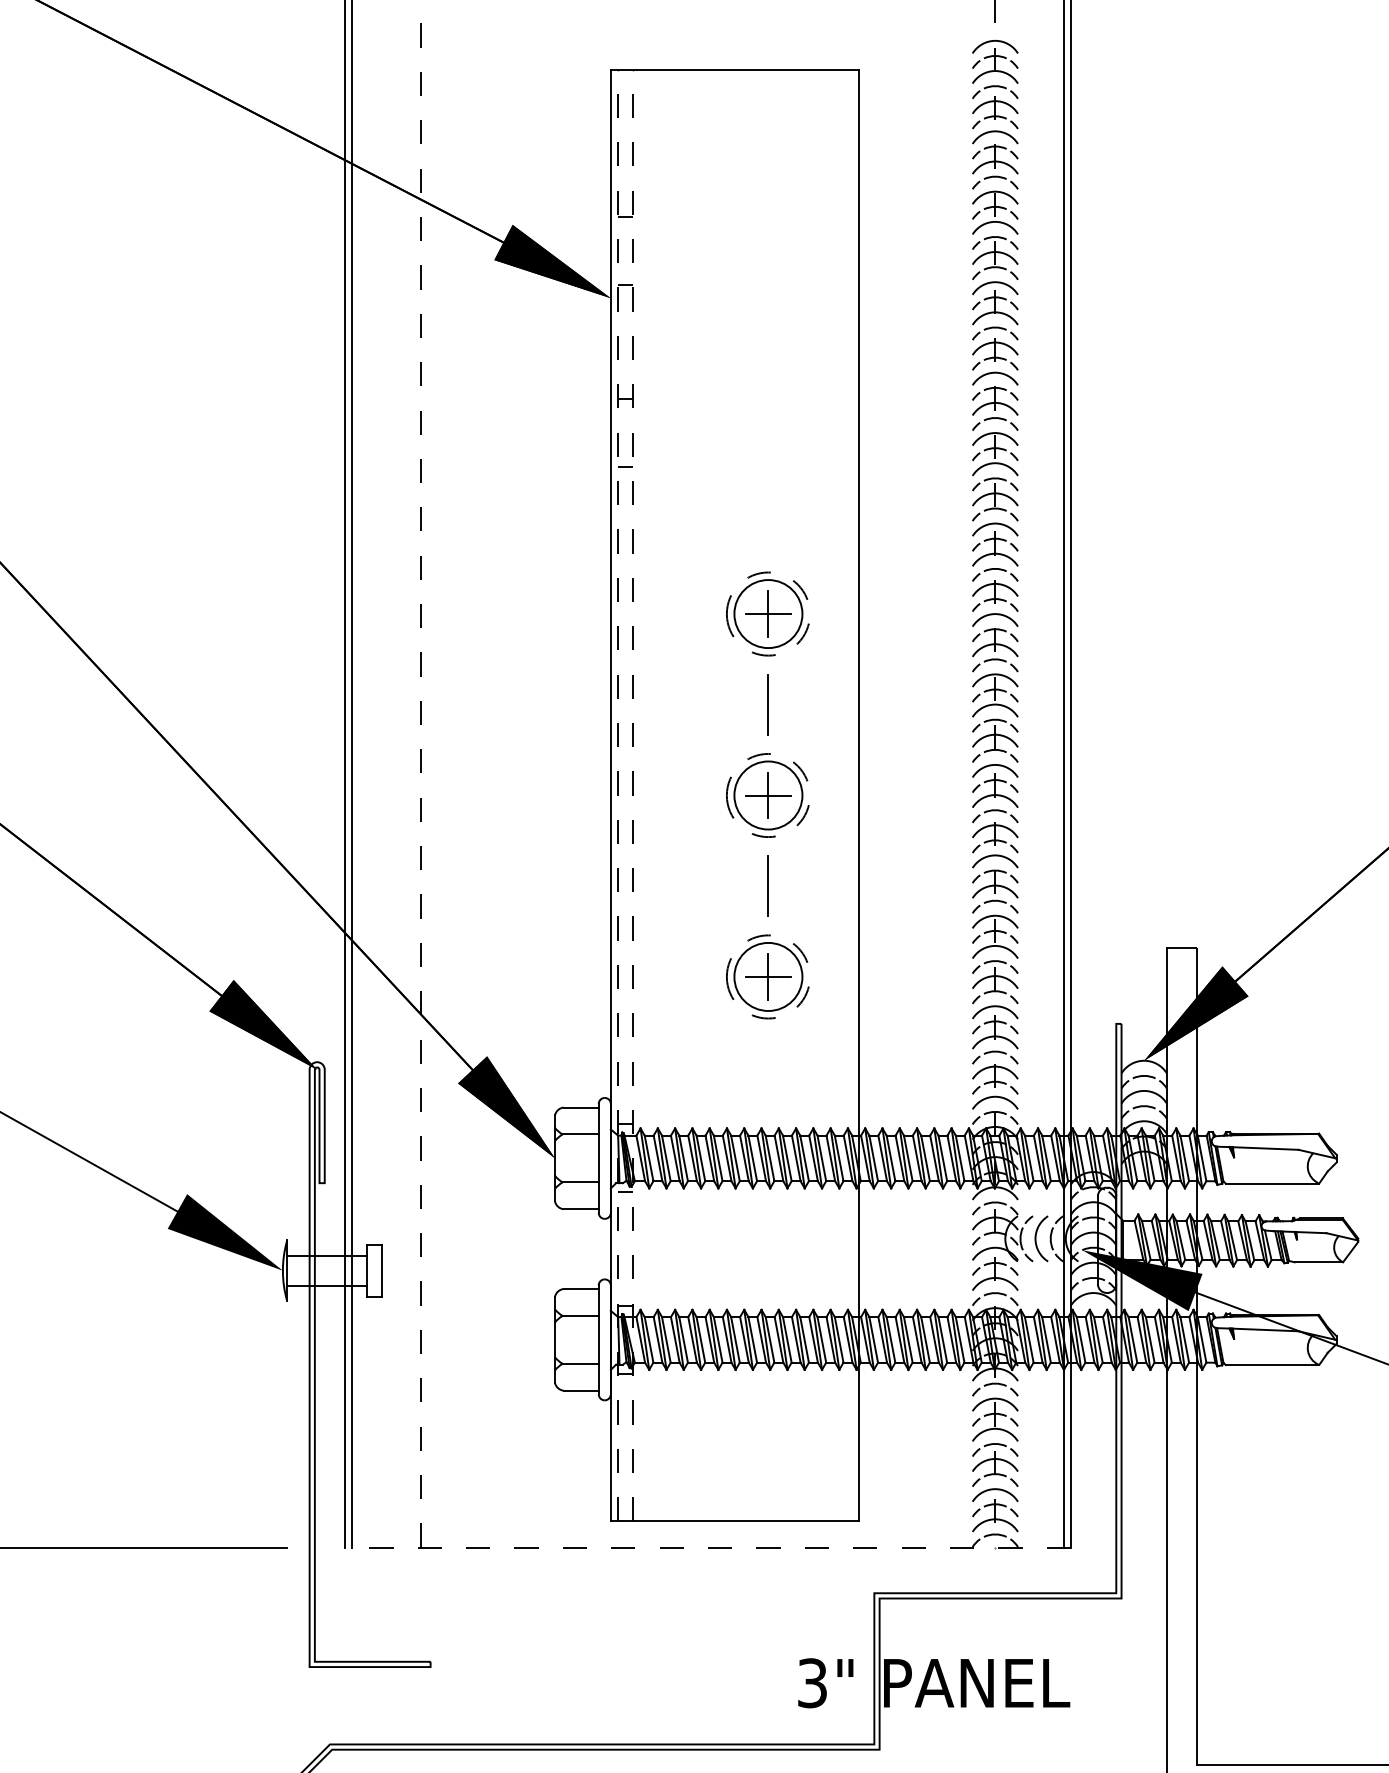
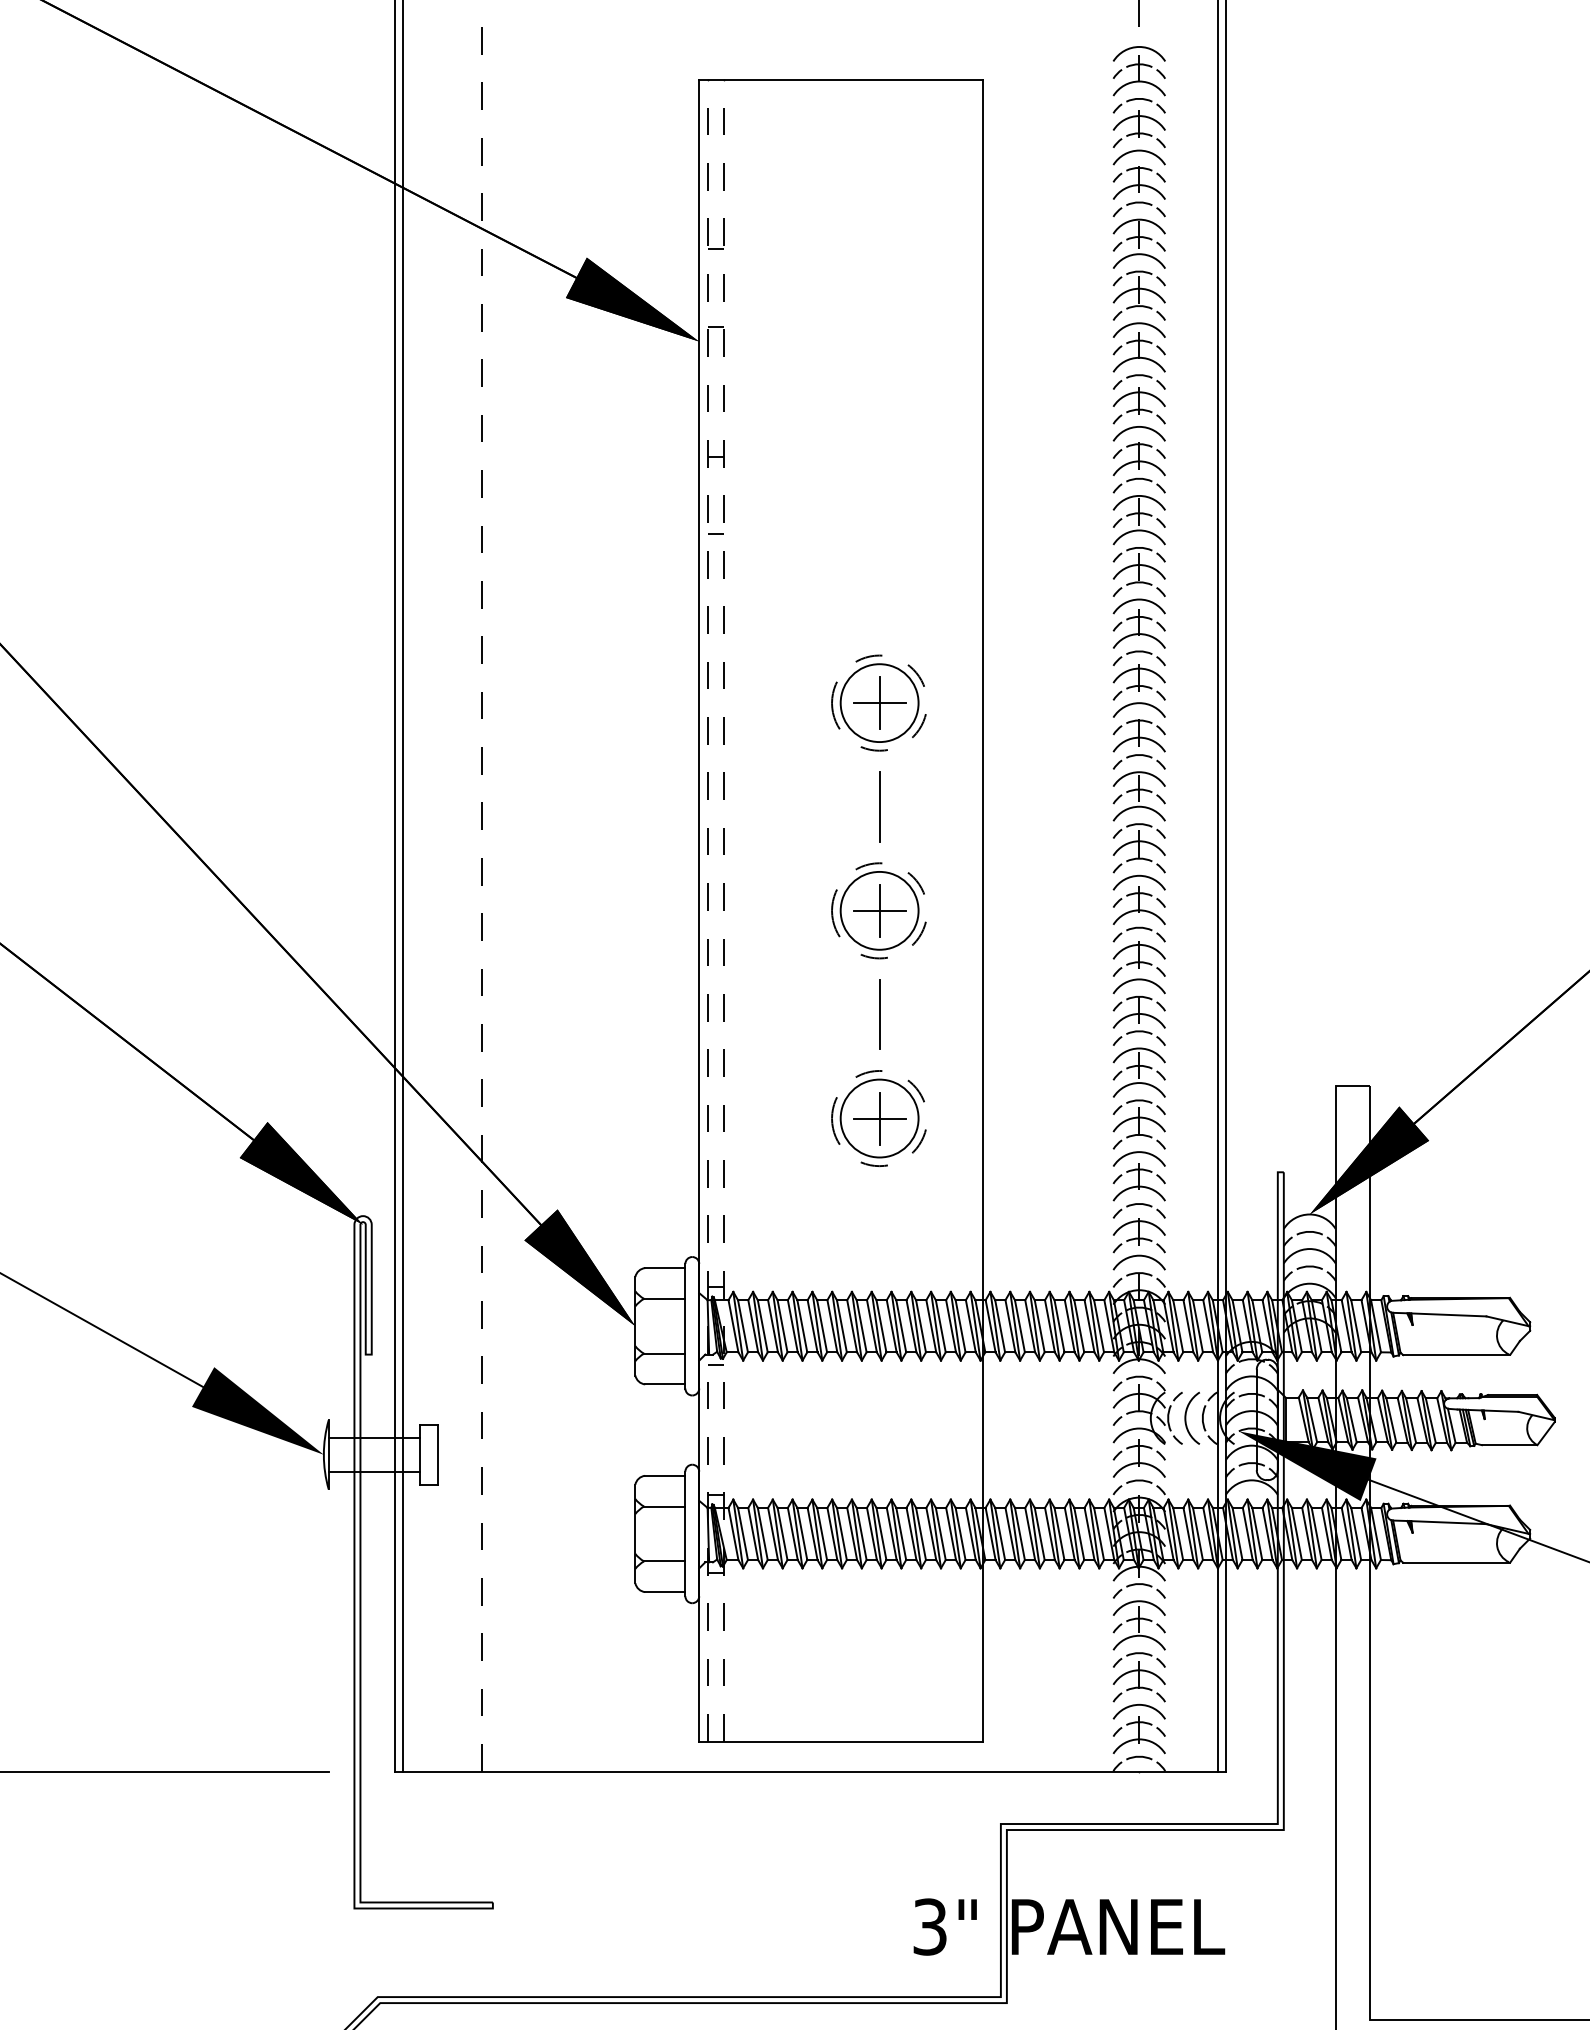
line: (707, 1547) -> (809, 1771), dashed -> solid

